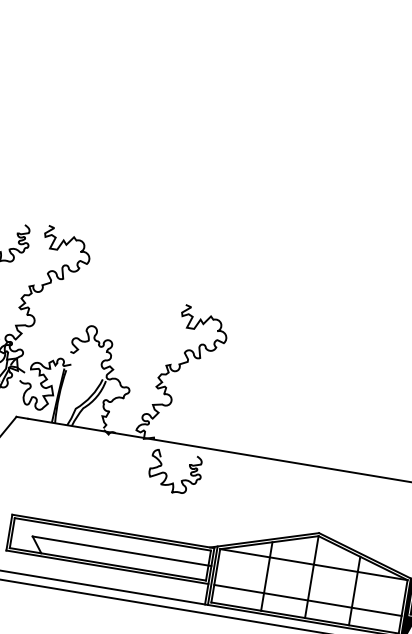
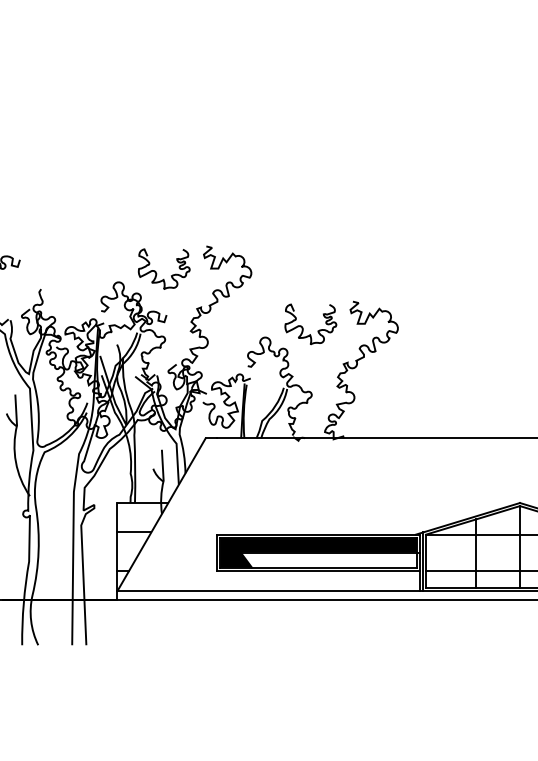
curve: (167, 474) -> (303, 327), moved
fill: (110, 549) -> (318, 552), added

